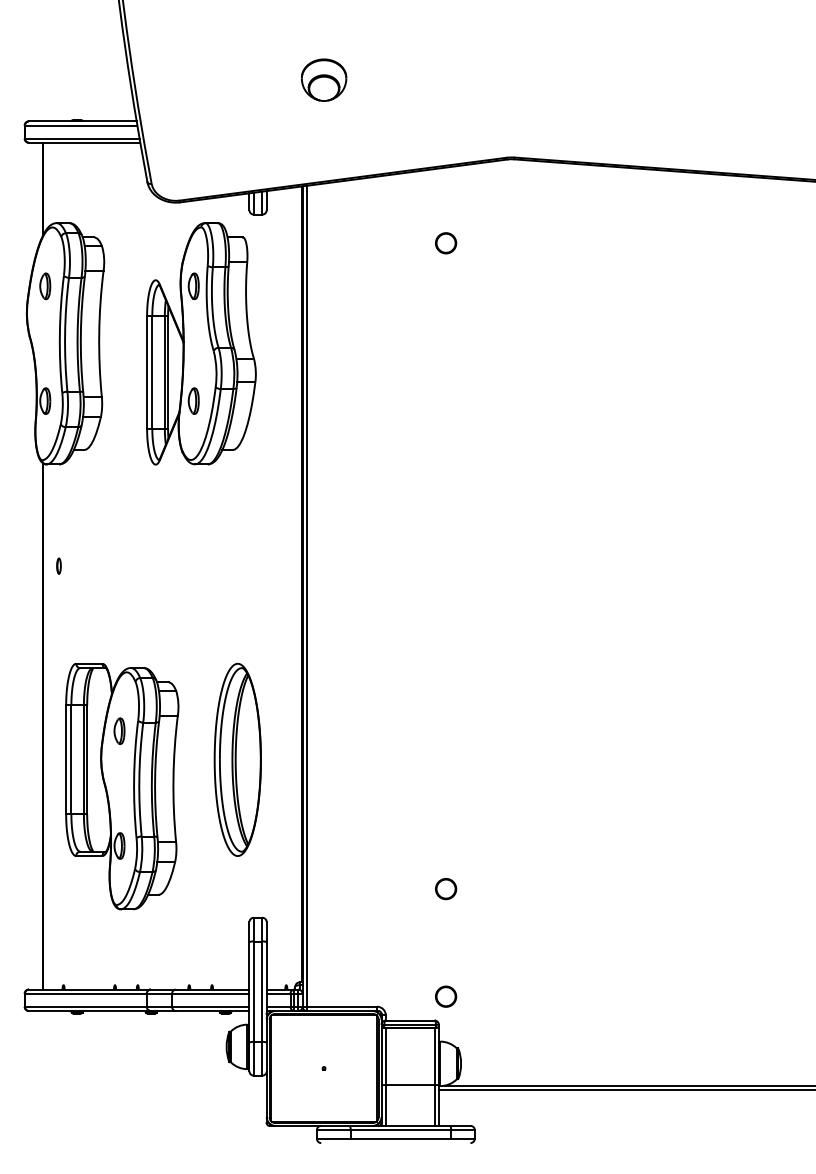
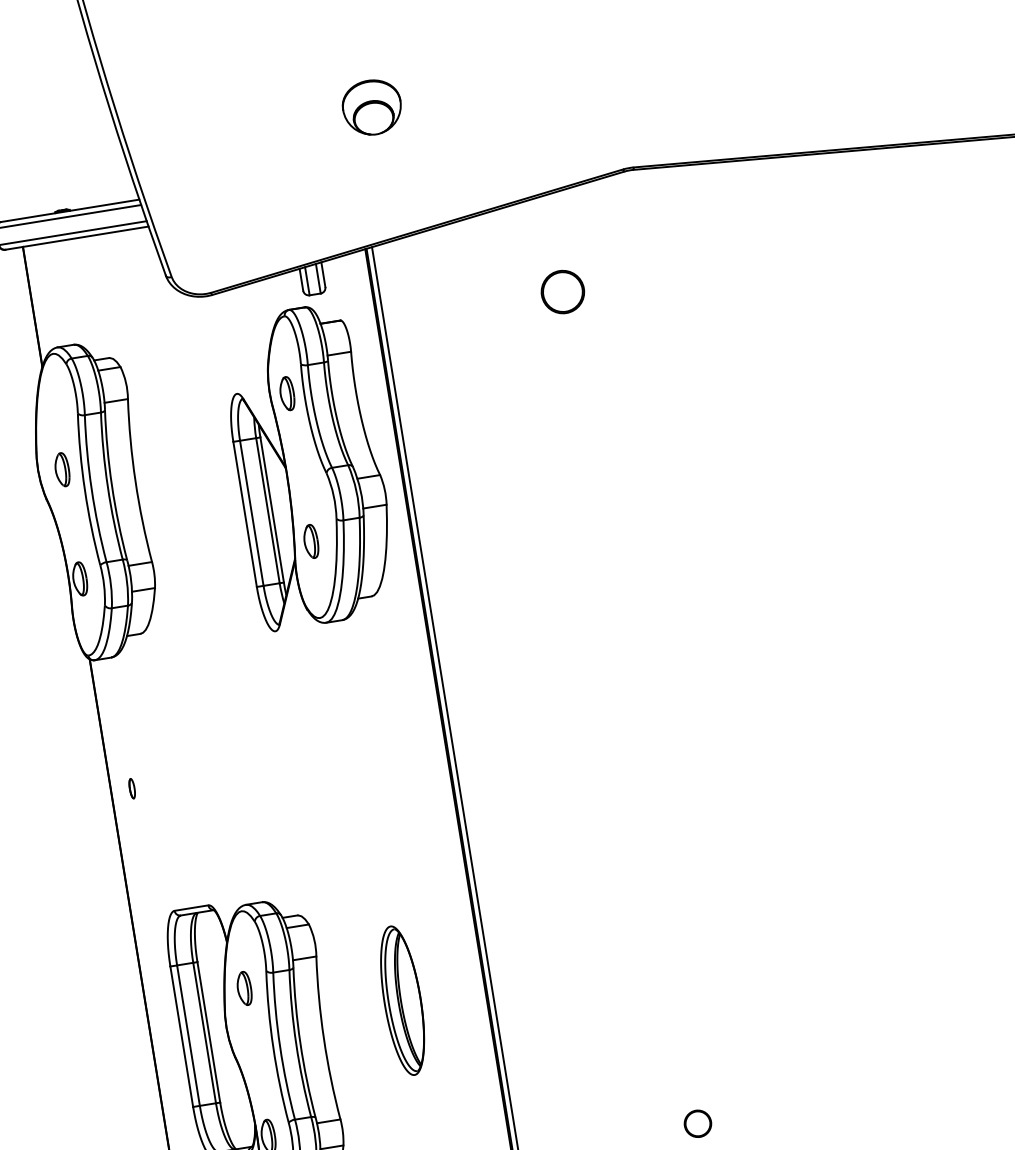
circle: (446, 243) -> (563, 292), size x1.6
part: (45, 286) -> (62, 470), moved
part: (201, 343) -> (309, 465), moved
part: (237, 759) -> (402, 1000), size x0.6

